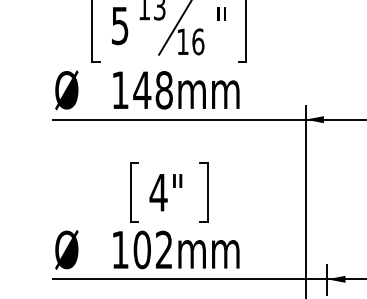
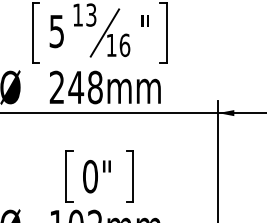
text: (120, 89) -> (57, 86), 148mm -> 248mm
text: (158, 192) -> (90, 176), 4" -> 0"

